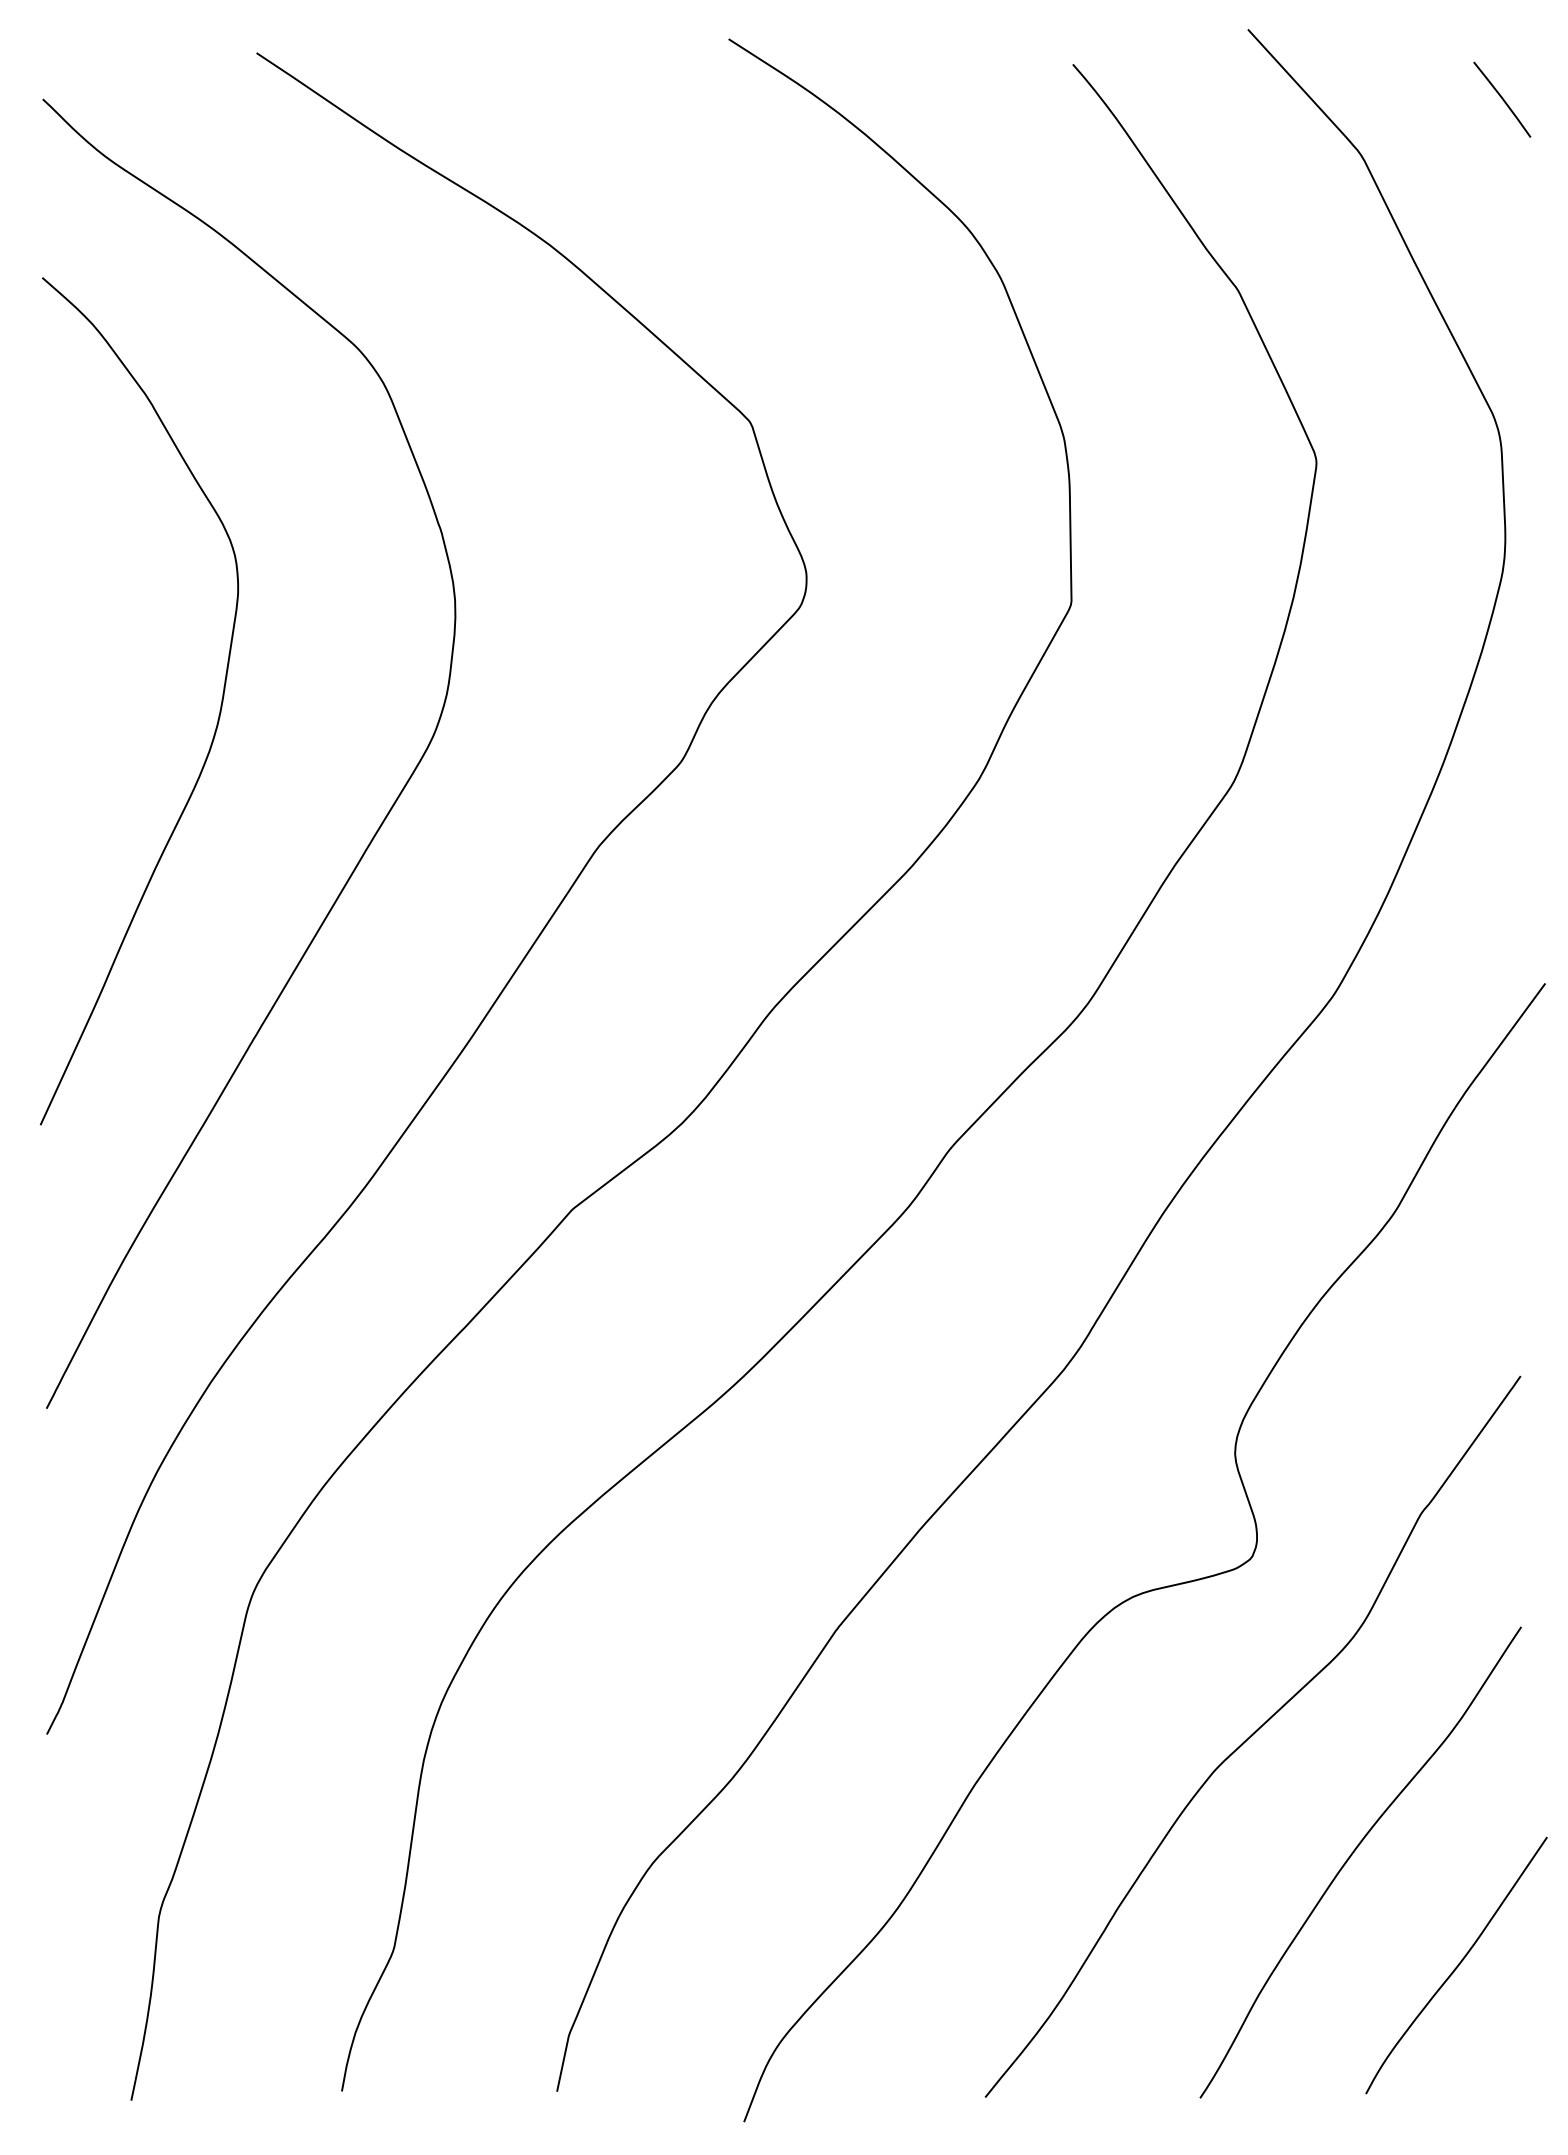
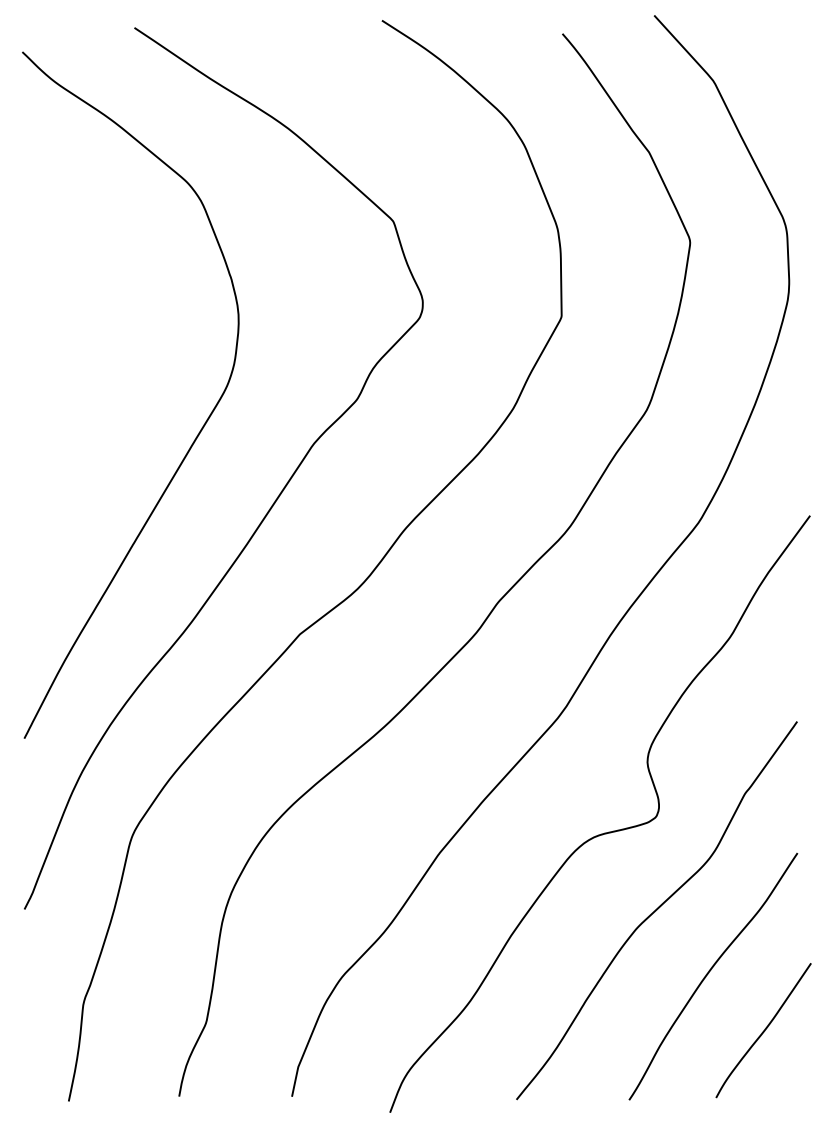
line: (1502, 100) -> (787, 52), removed
curve: (216, 717) -> (113, 376), removed

